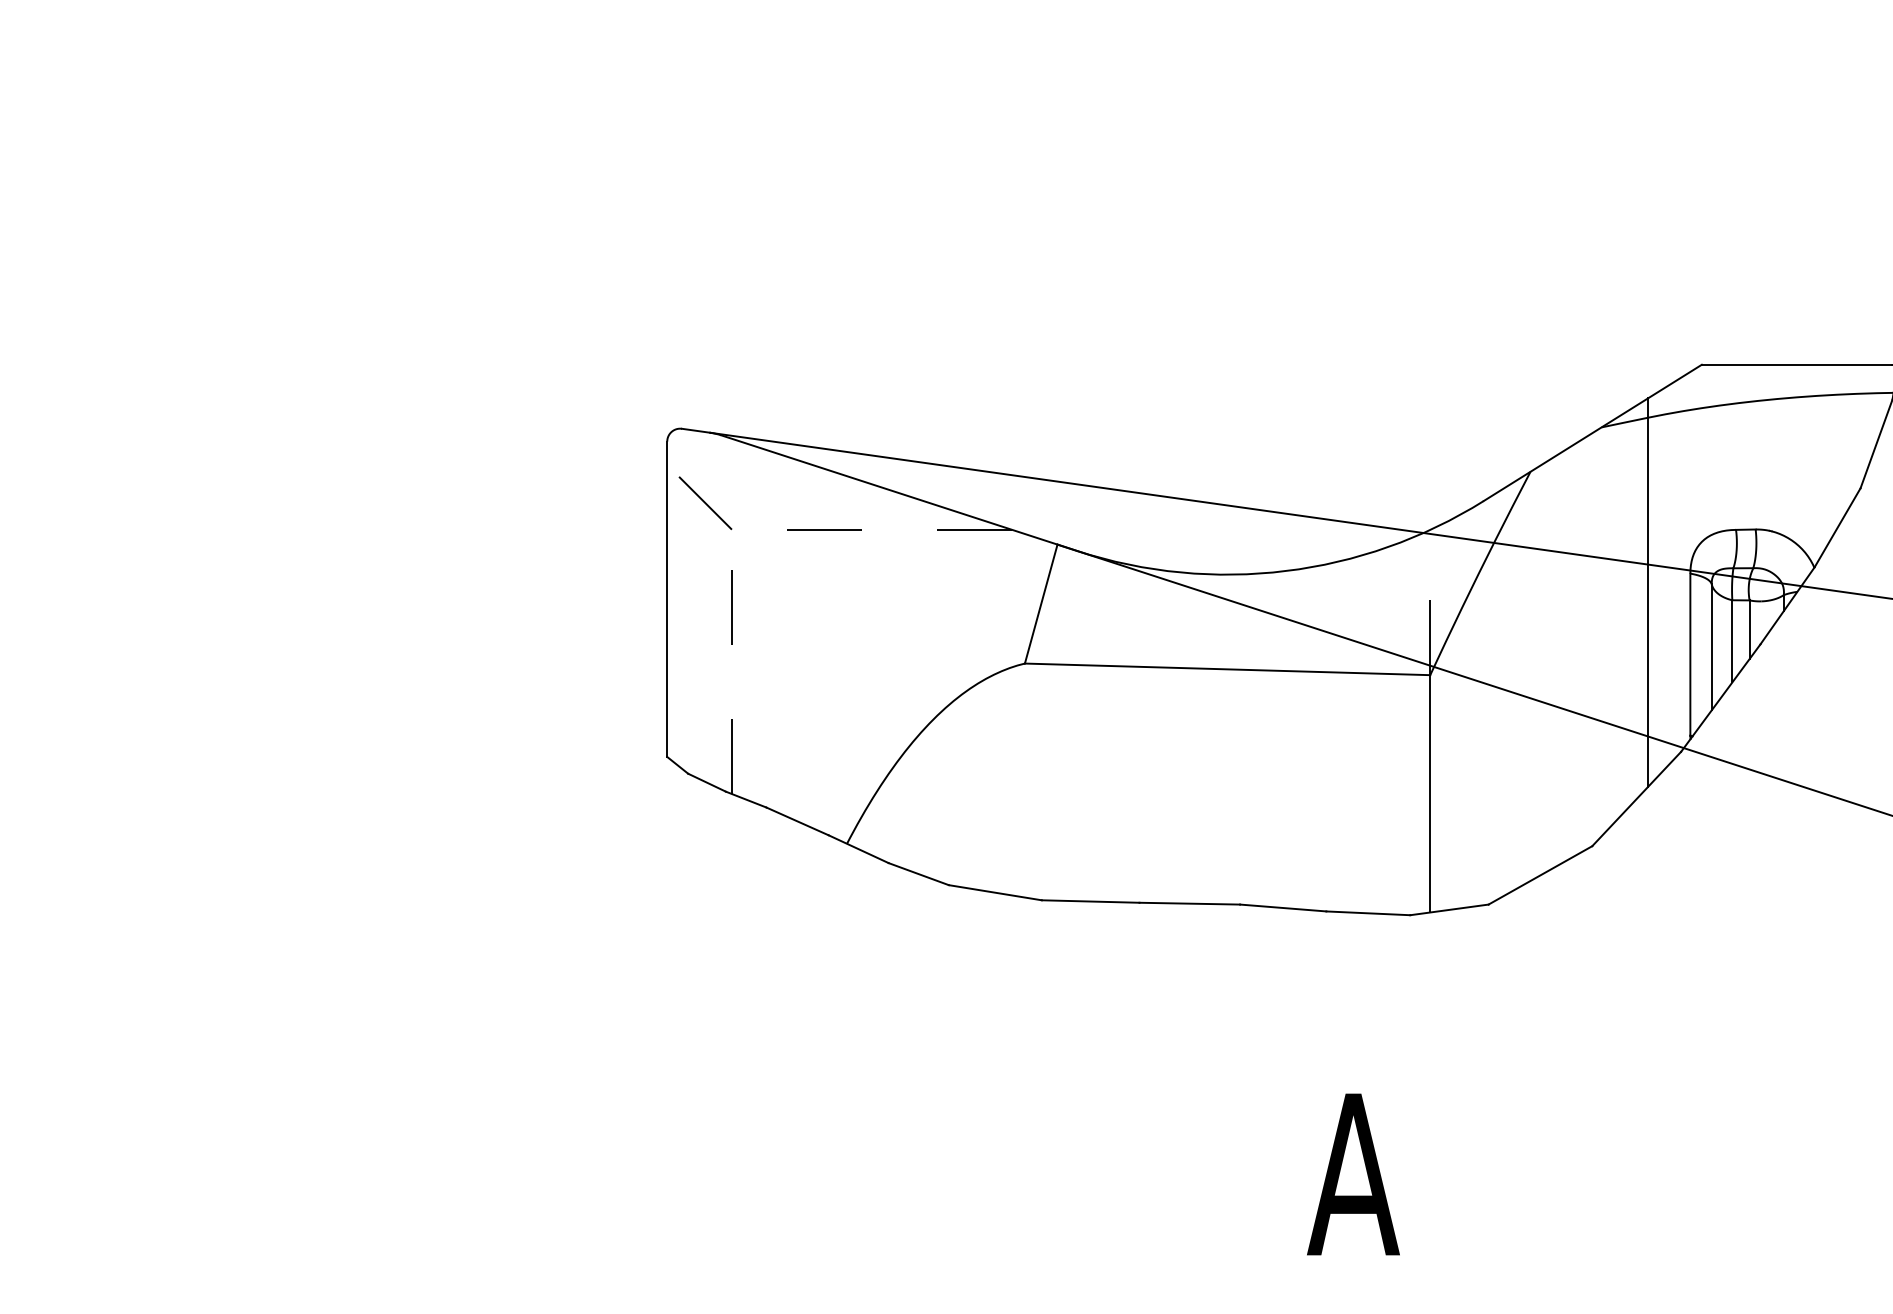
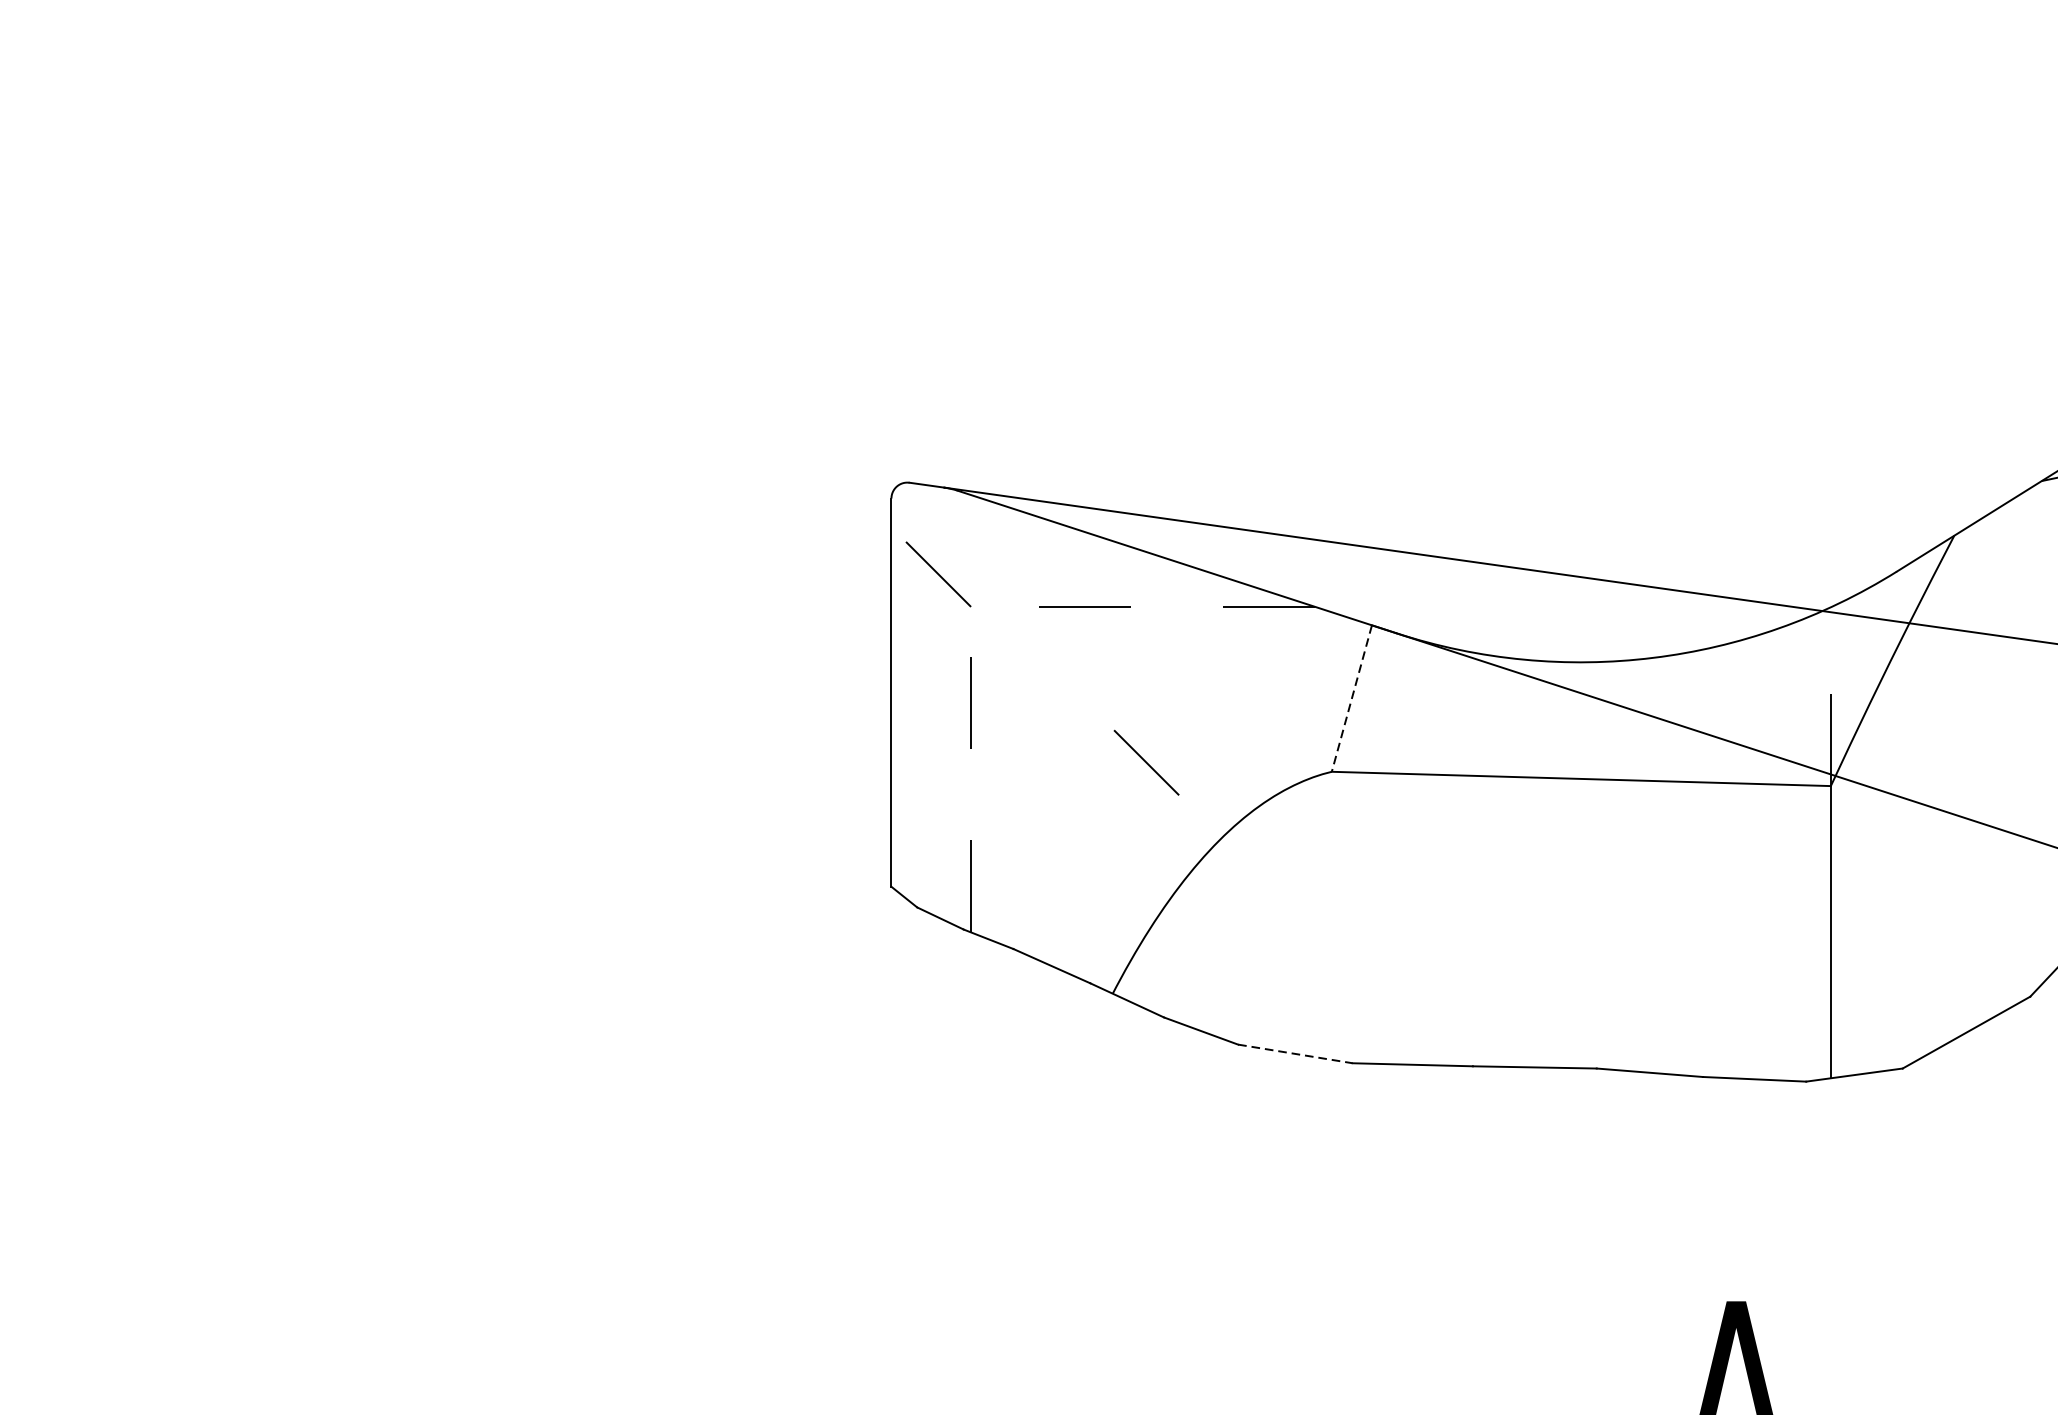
line: (1041, 604) -> (1352, 699), solid -> dashed
line: (874, 655) -> (1146, 761), added
line: (995, 892) -> (1295, 1053), solid -> dashed

